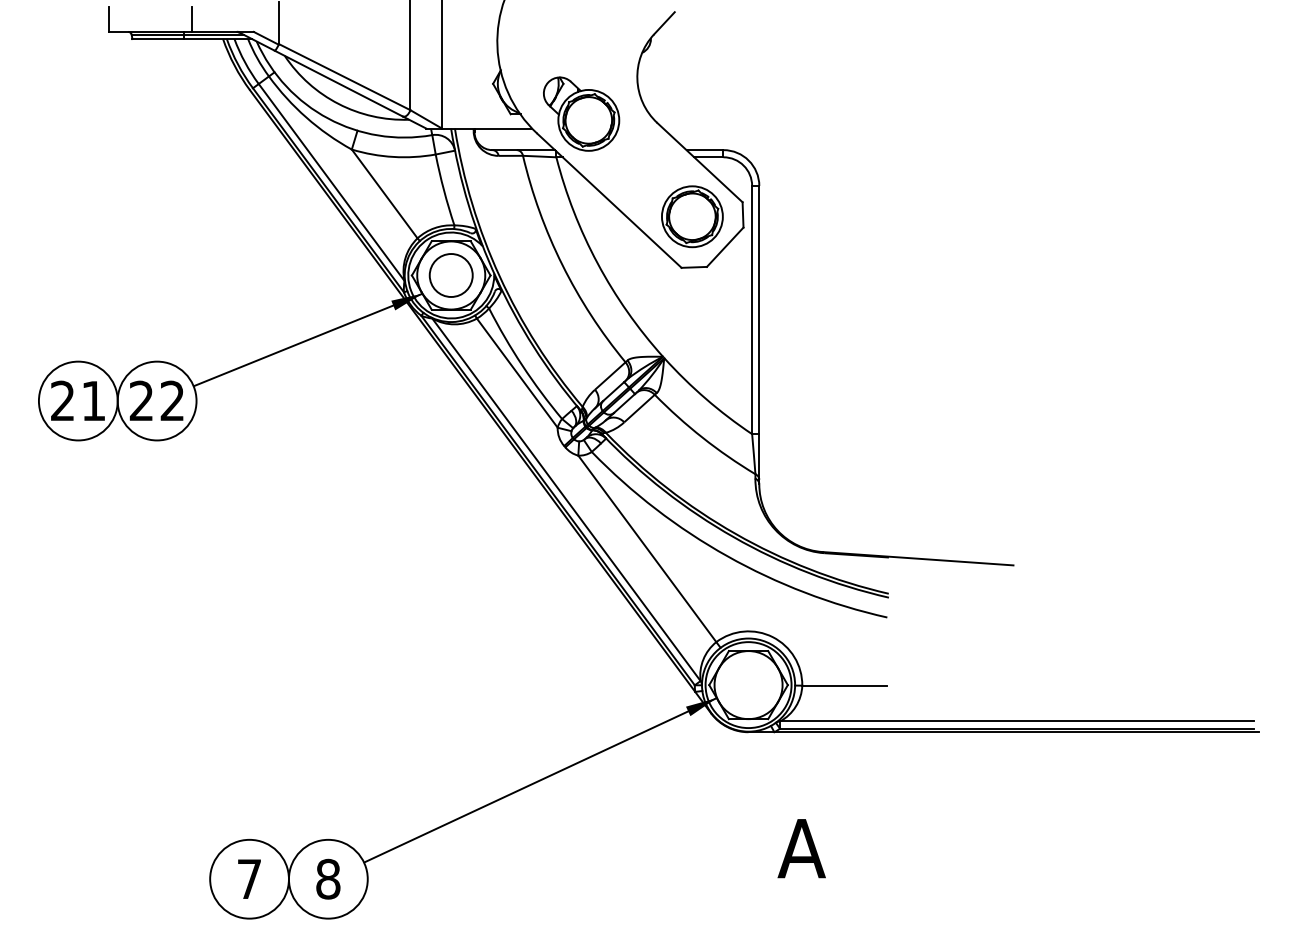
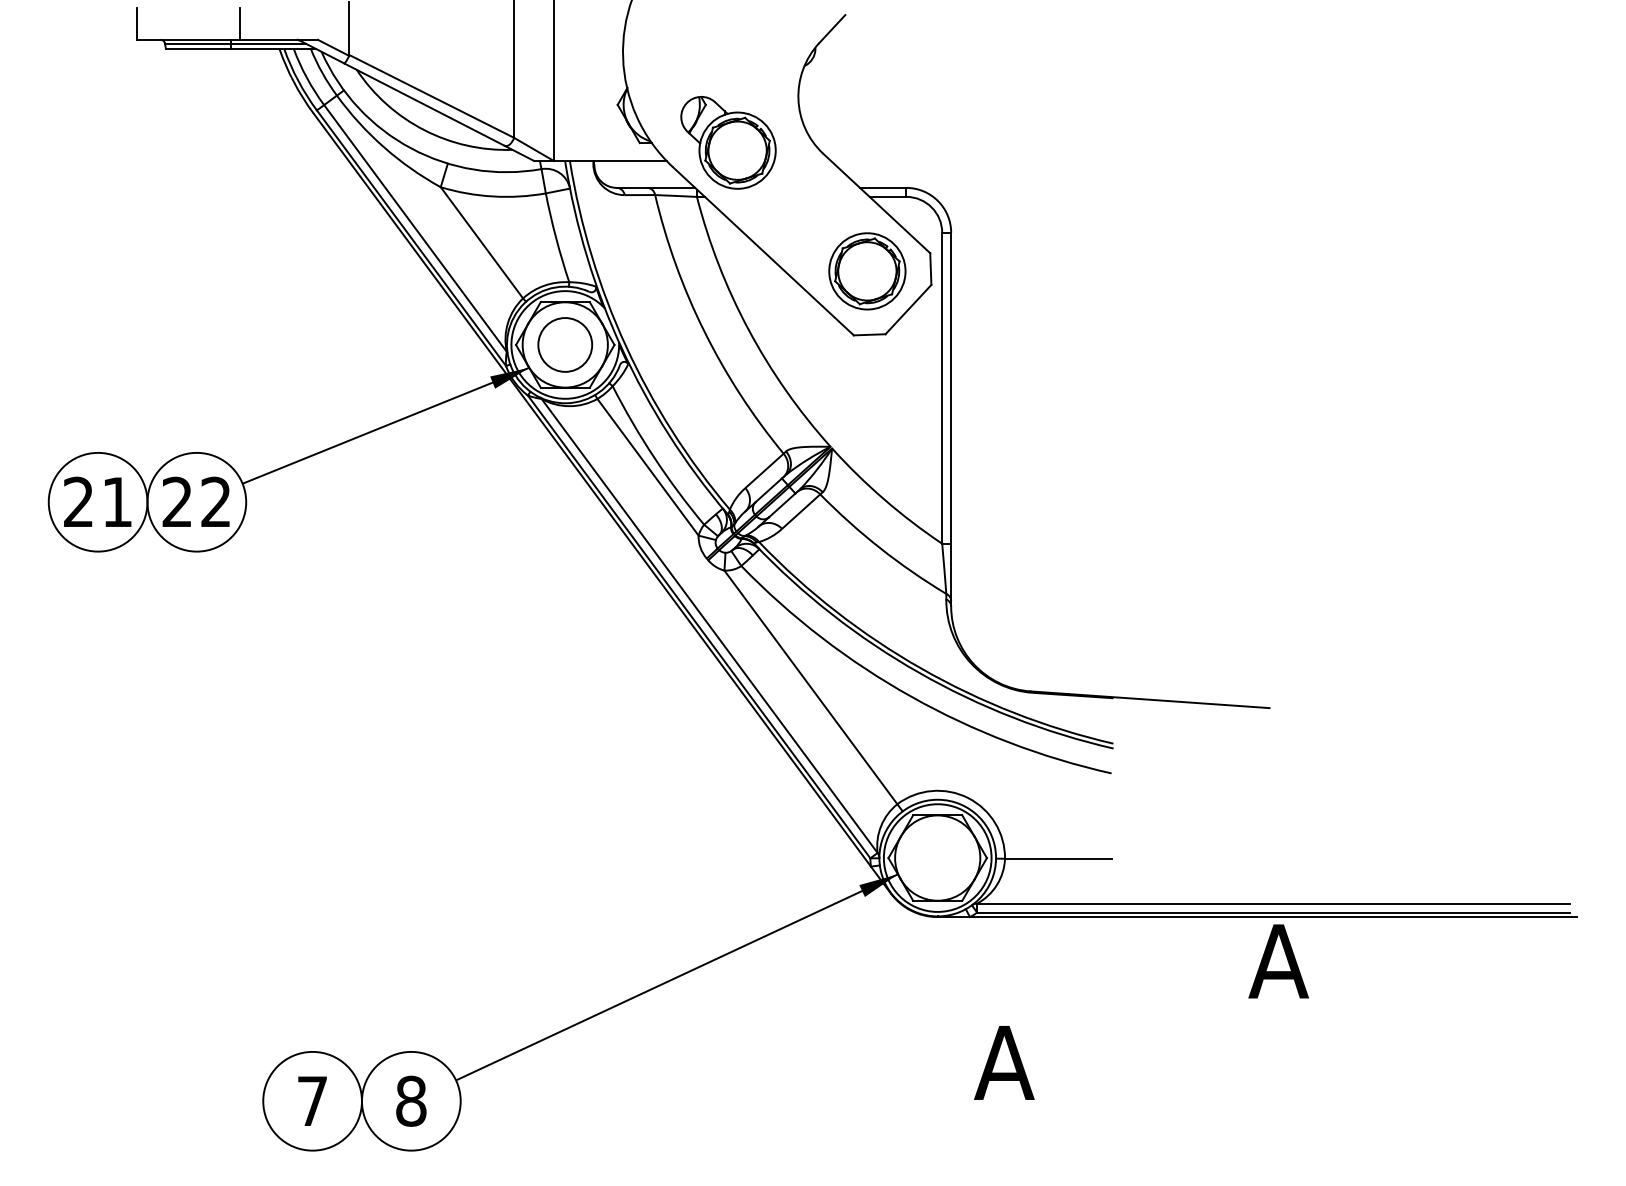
part: (1020, 767) -> (1278, 961), added

